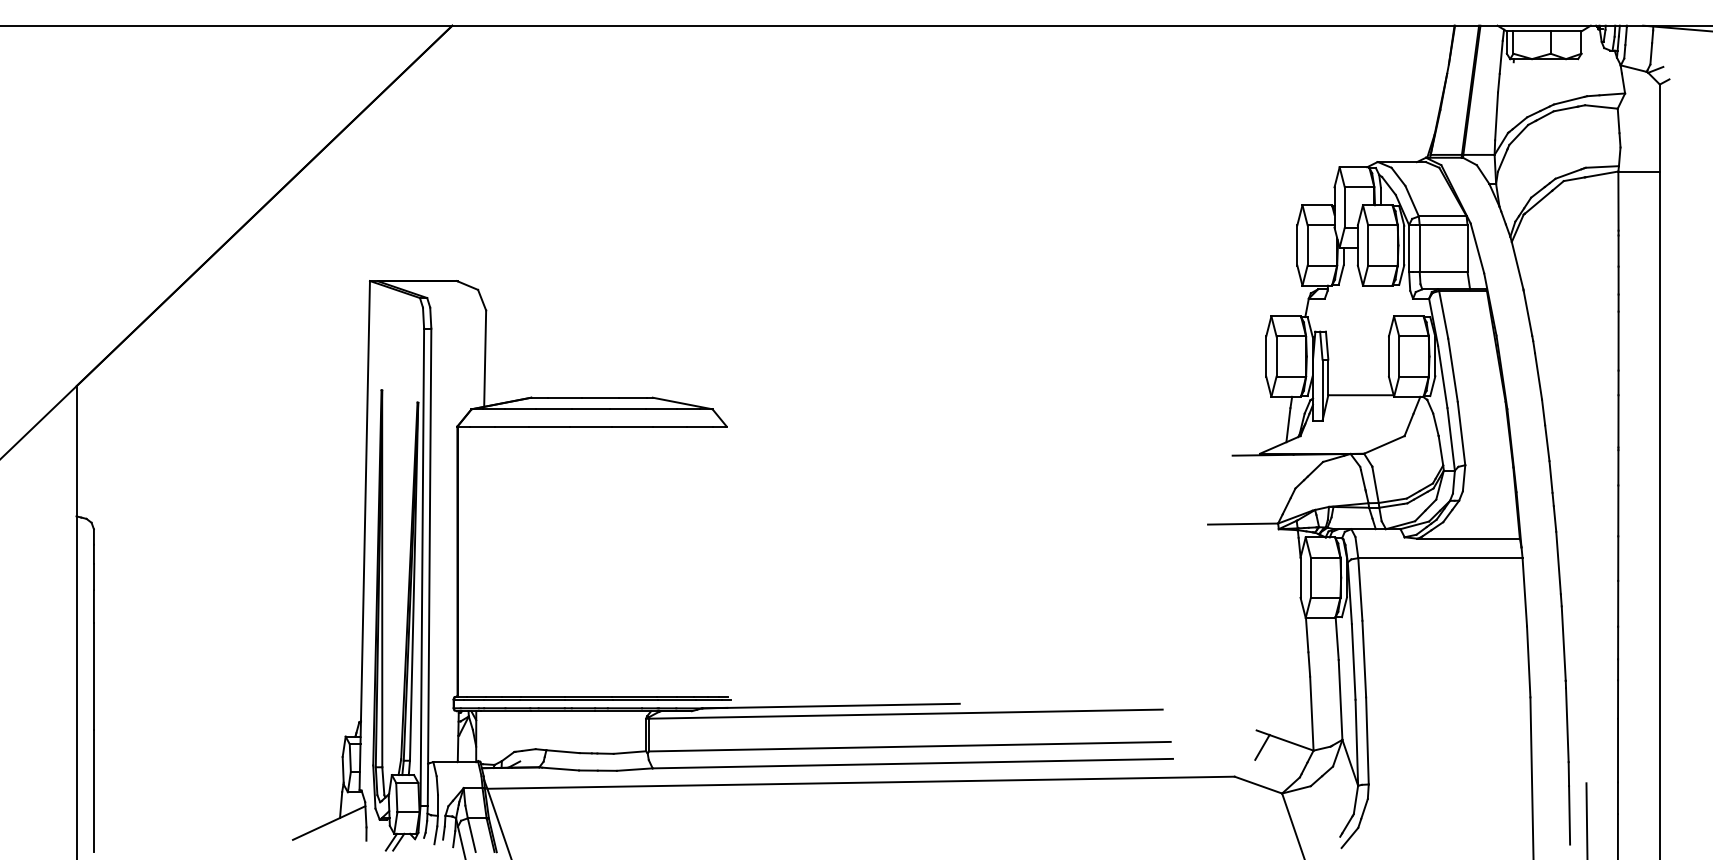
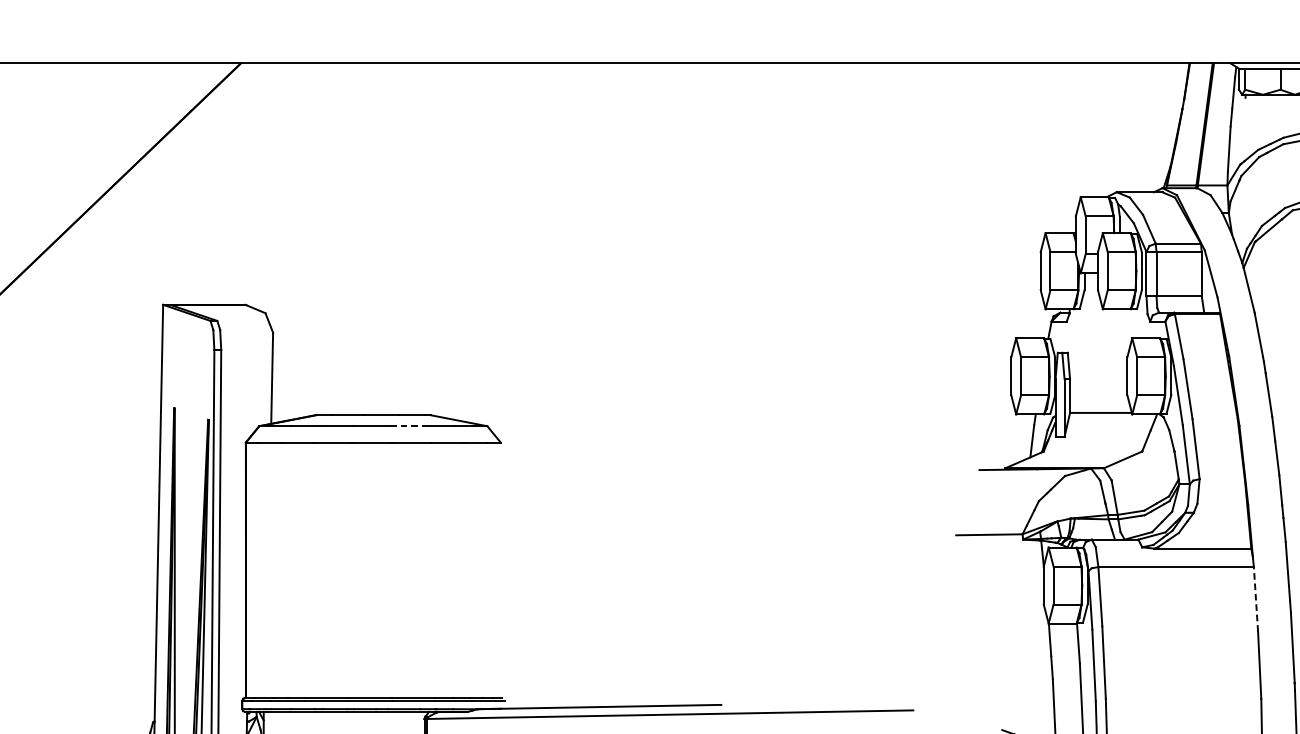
line: (628, 409) -> (407, 426), solid -> dashed
line: (1524, 591) -> (1255, 598), solid -> dashed

